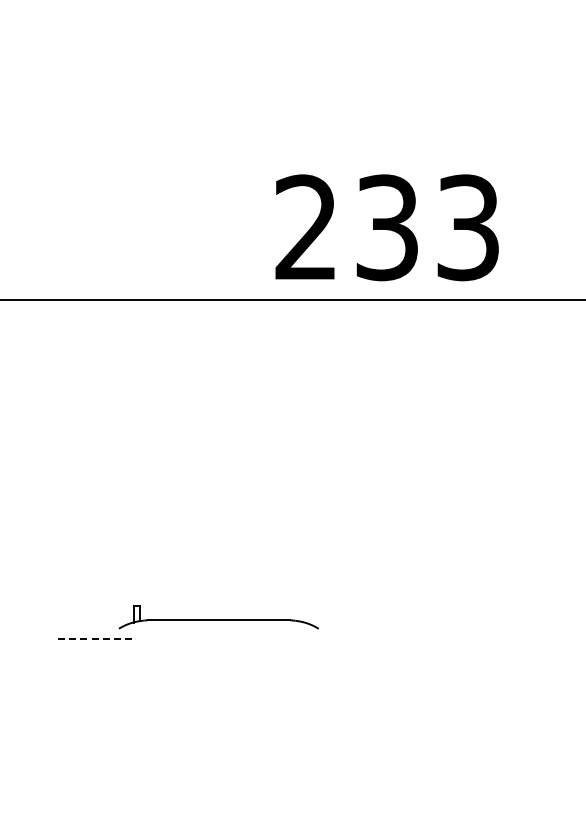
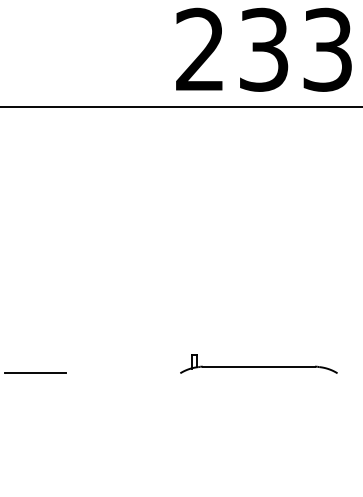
part: (218, 617) -> (258, 364), moved
line: (96, 638) -> (35, 373), dashed -> solid

